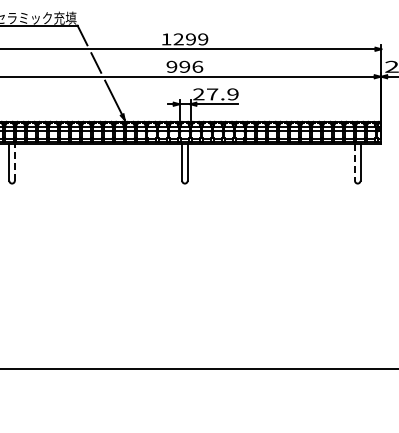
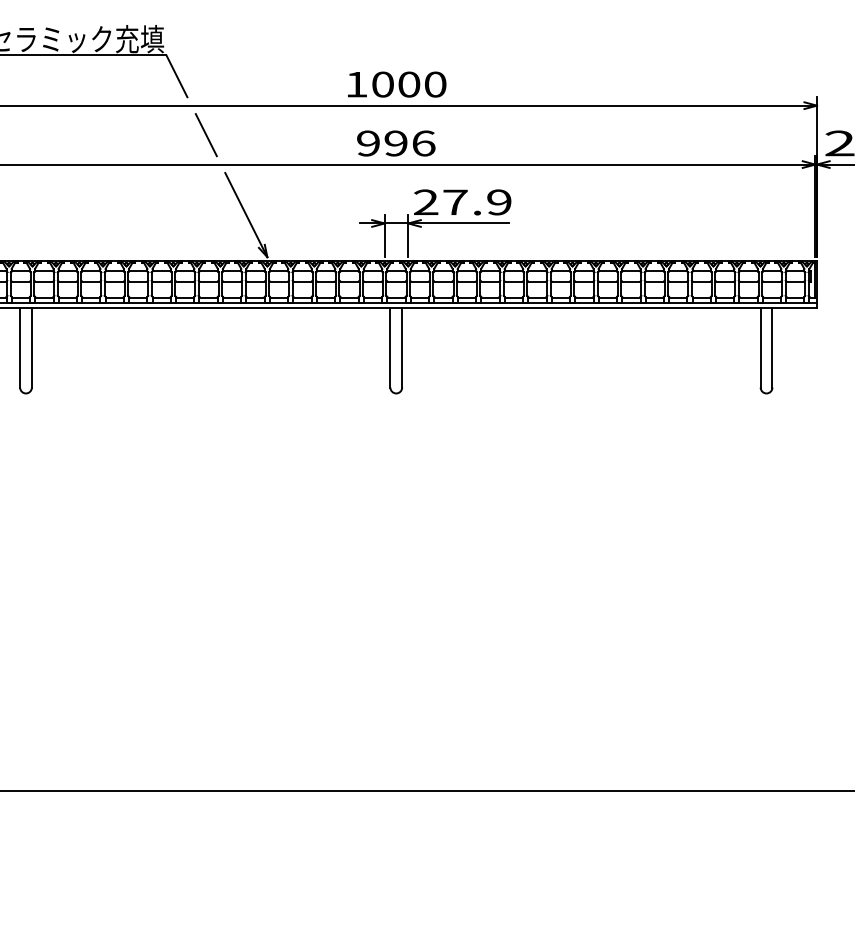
text: (190, 39) -> (408, 84), 1299 -> 1000
line: (14, 161) -> (31, 346), dashed -> solid
line: (355, 162) -> (761, 348), dashed -> solid

